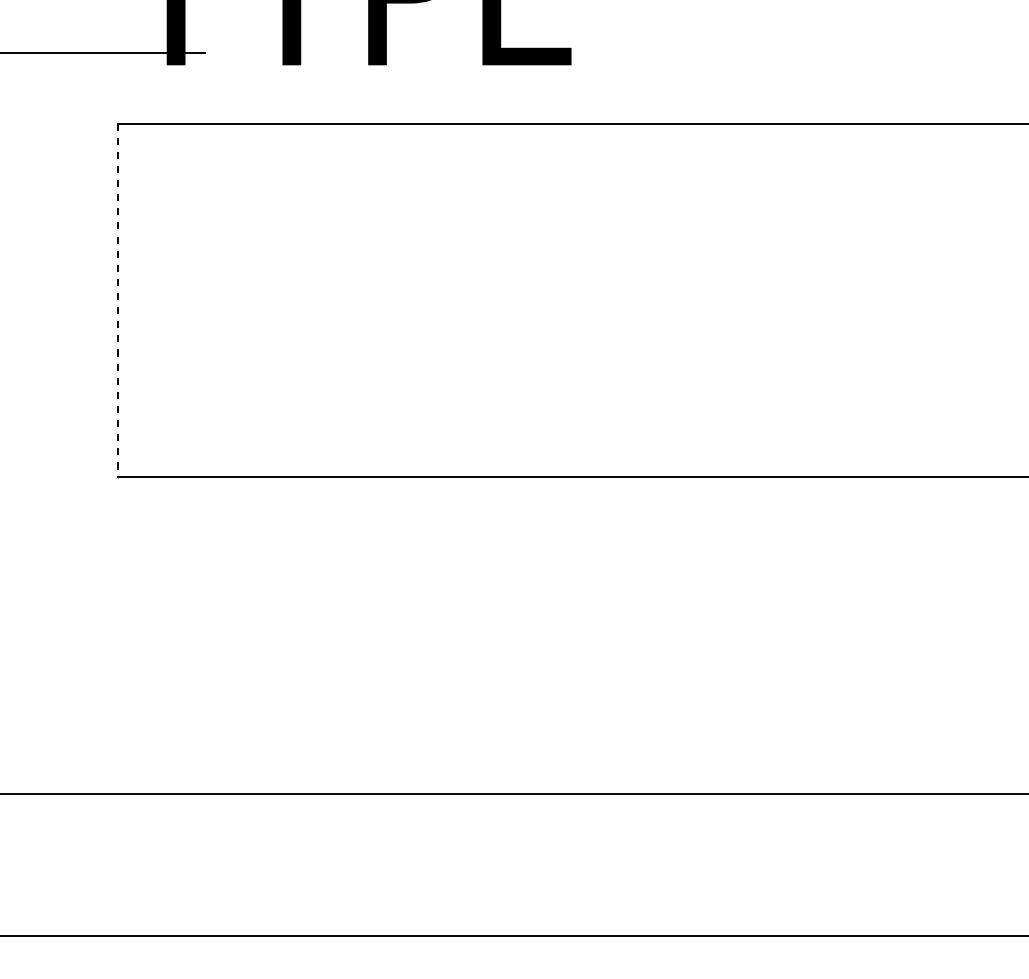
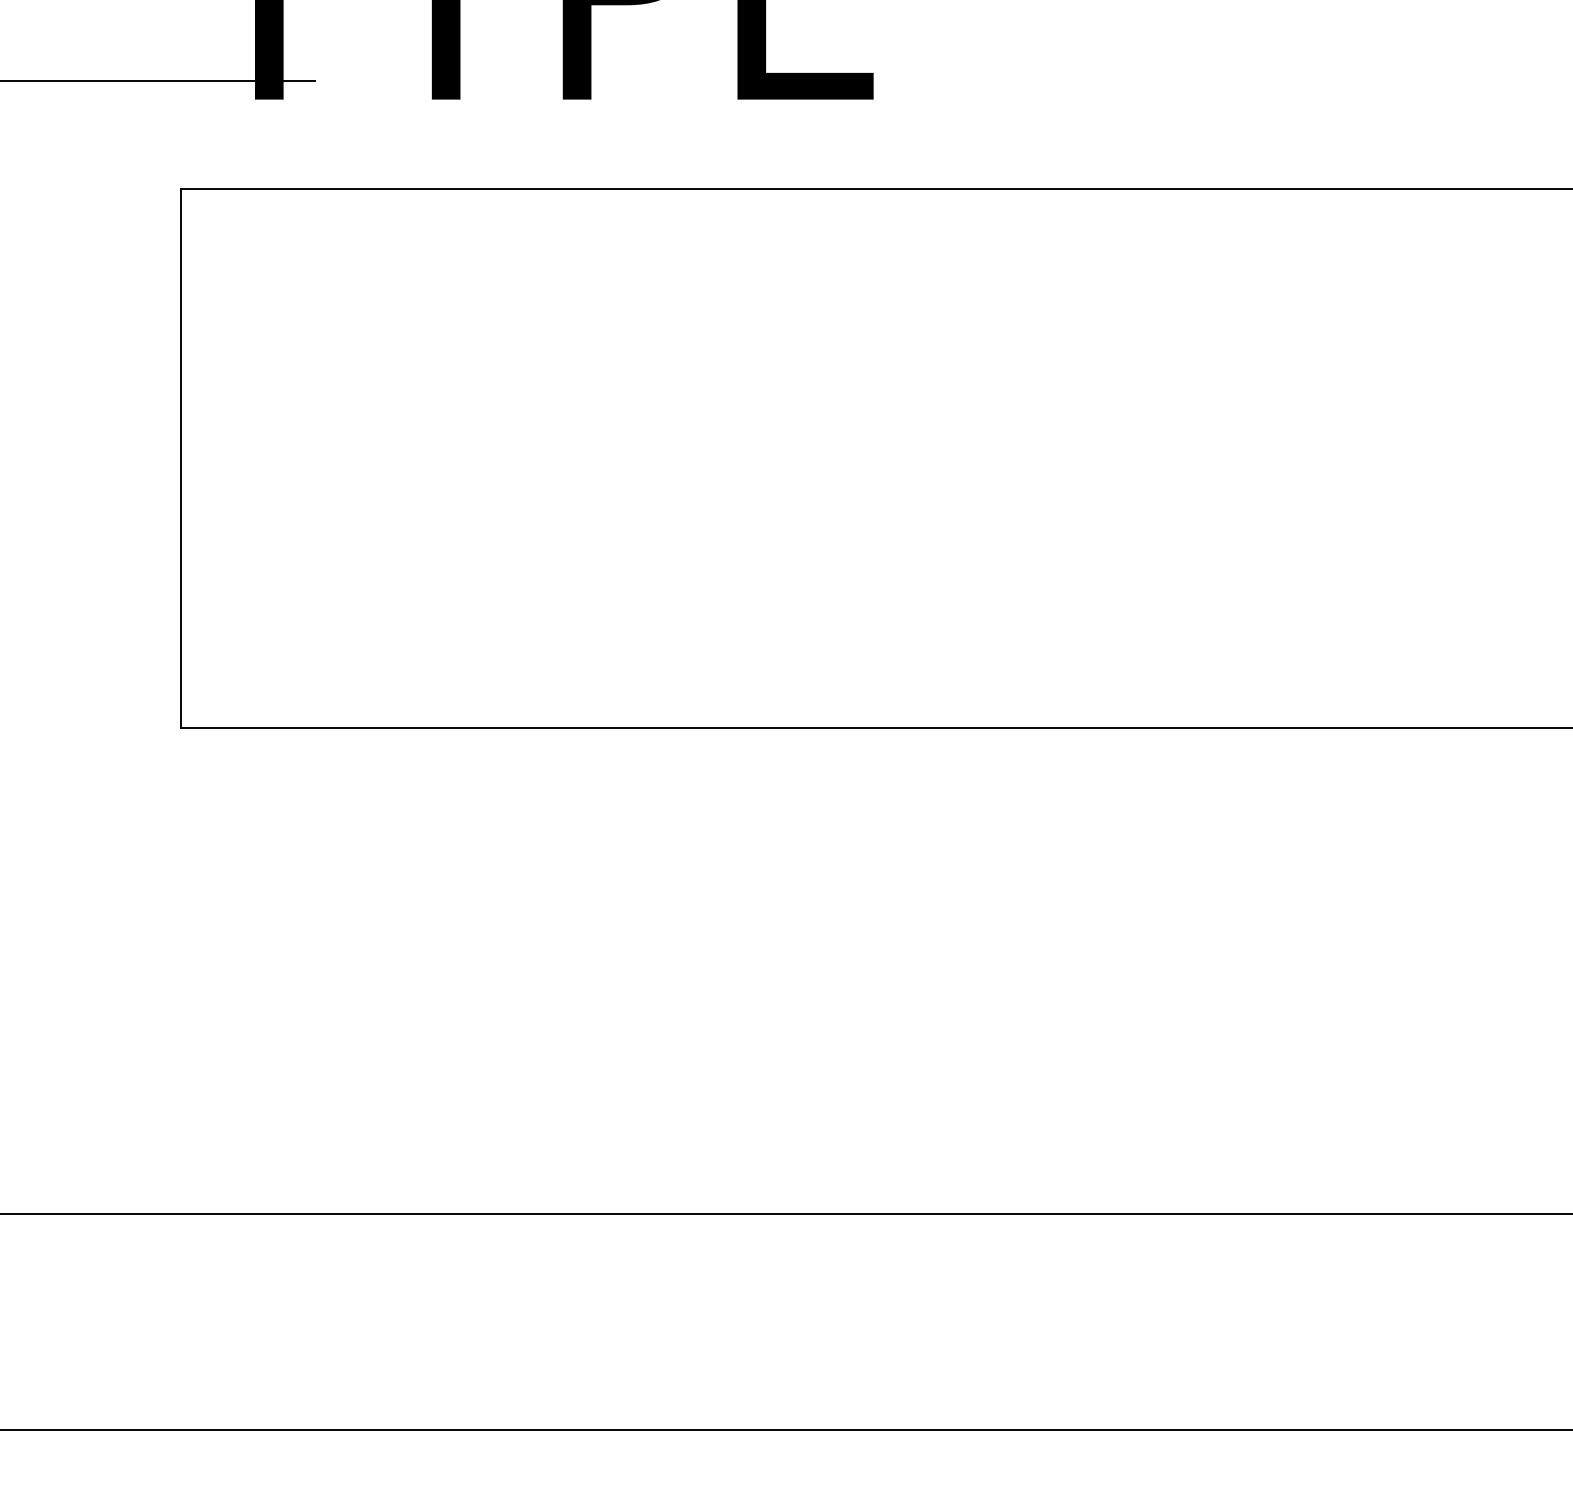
line: (118, 300) -> (181, 459), dashed -> solid

